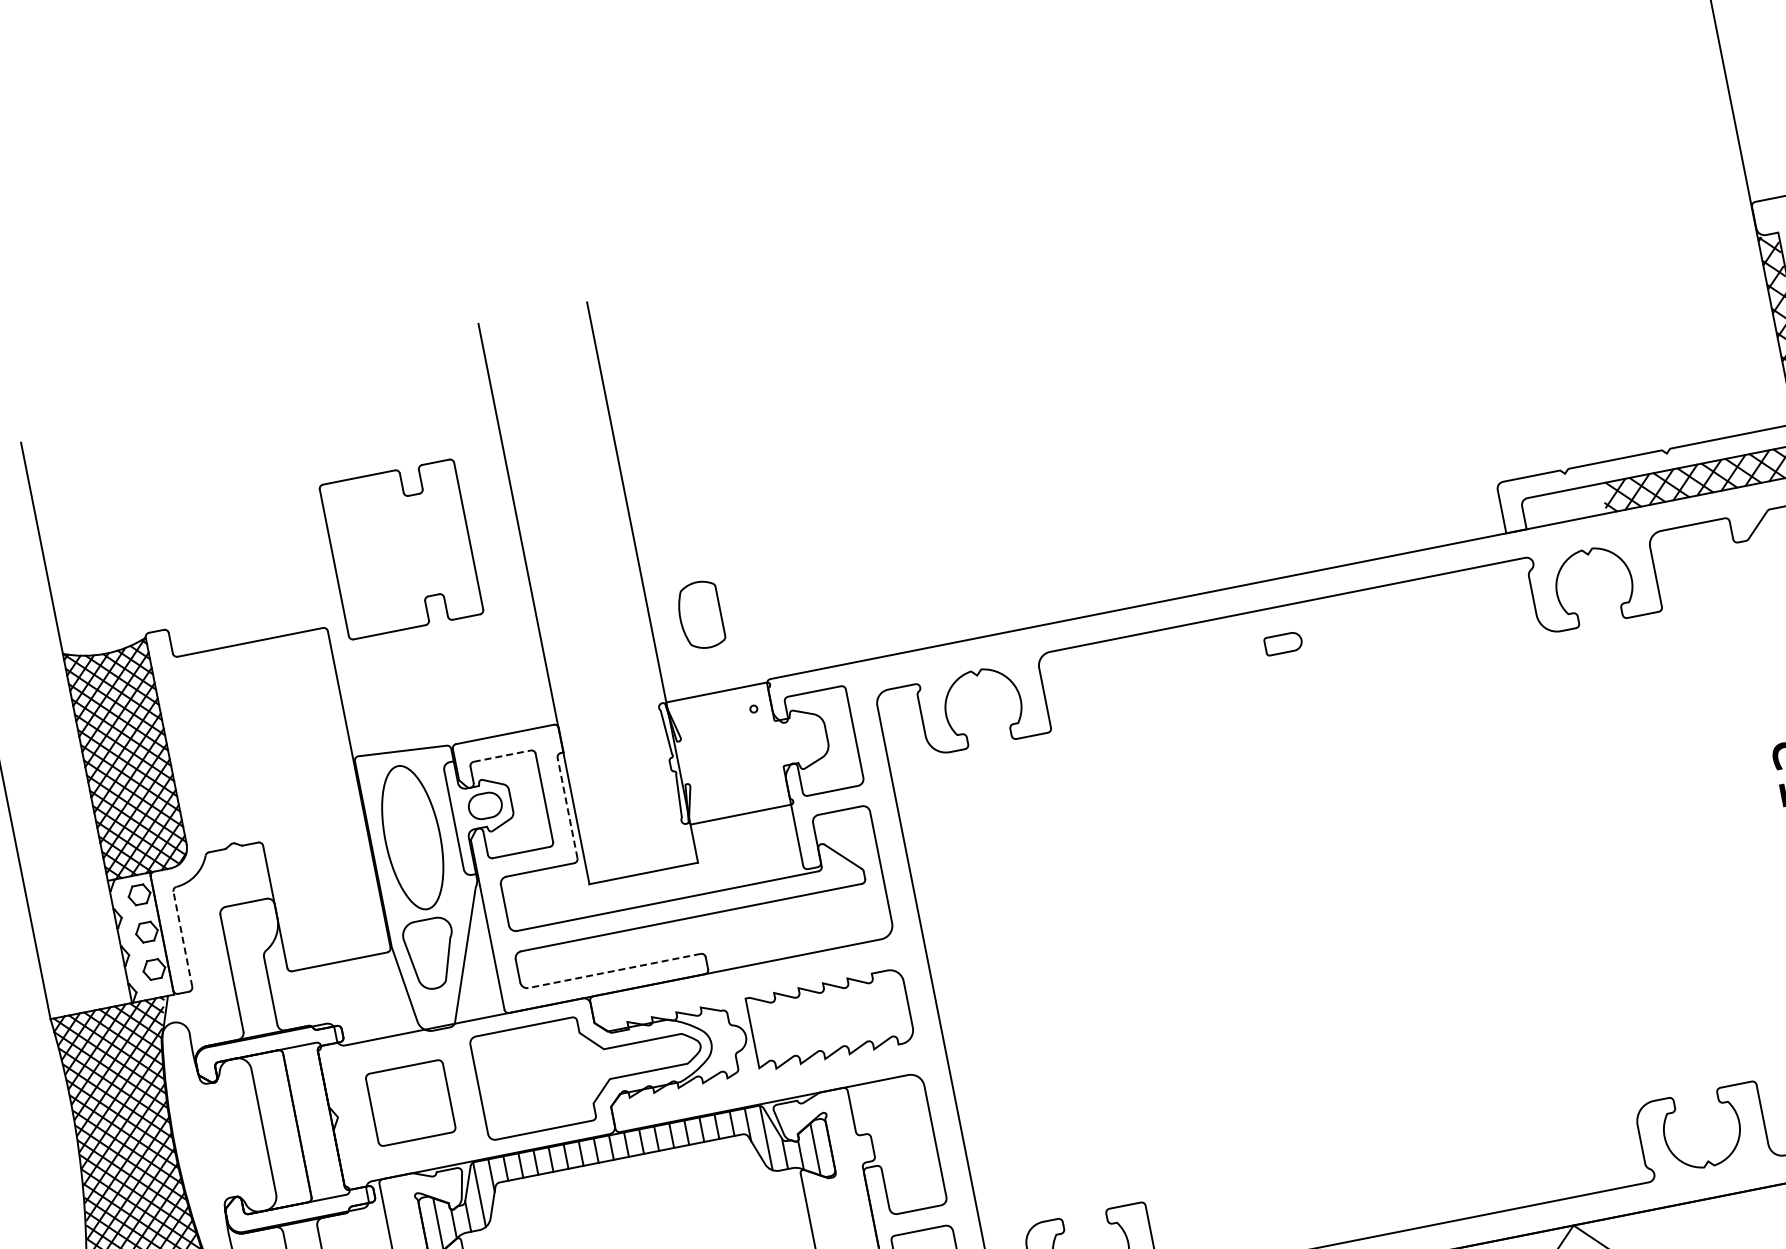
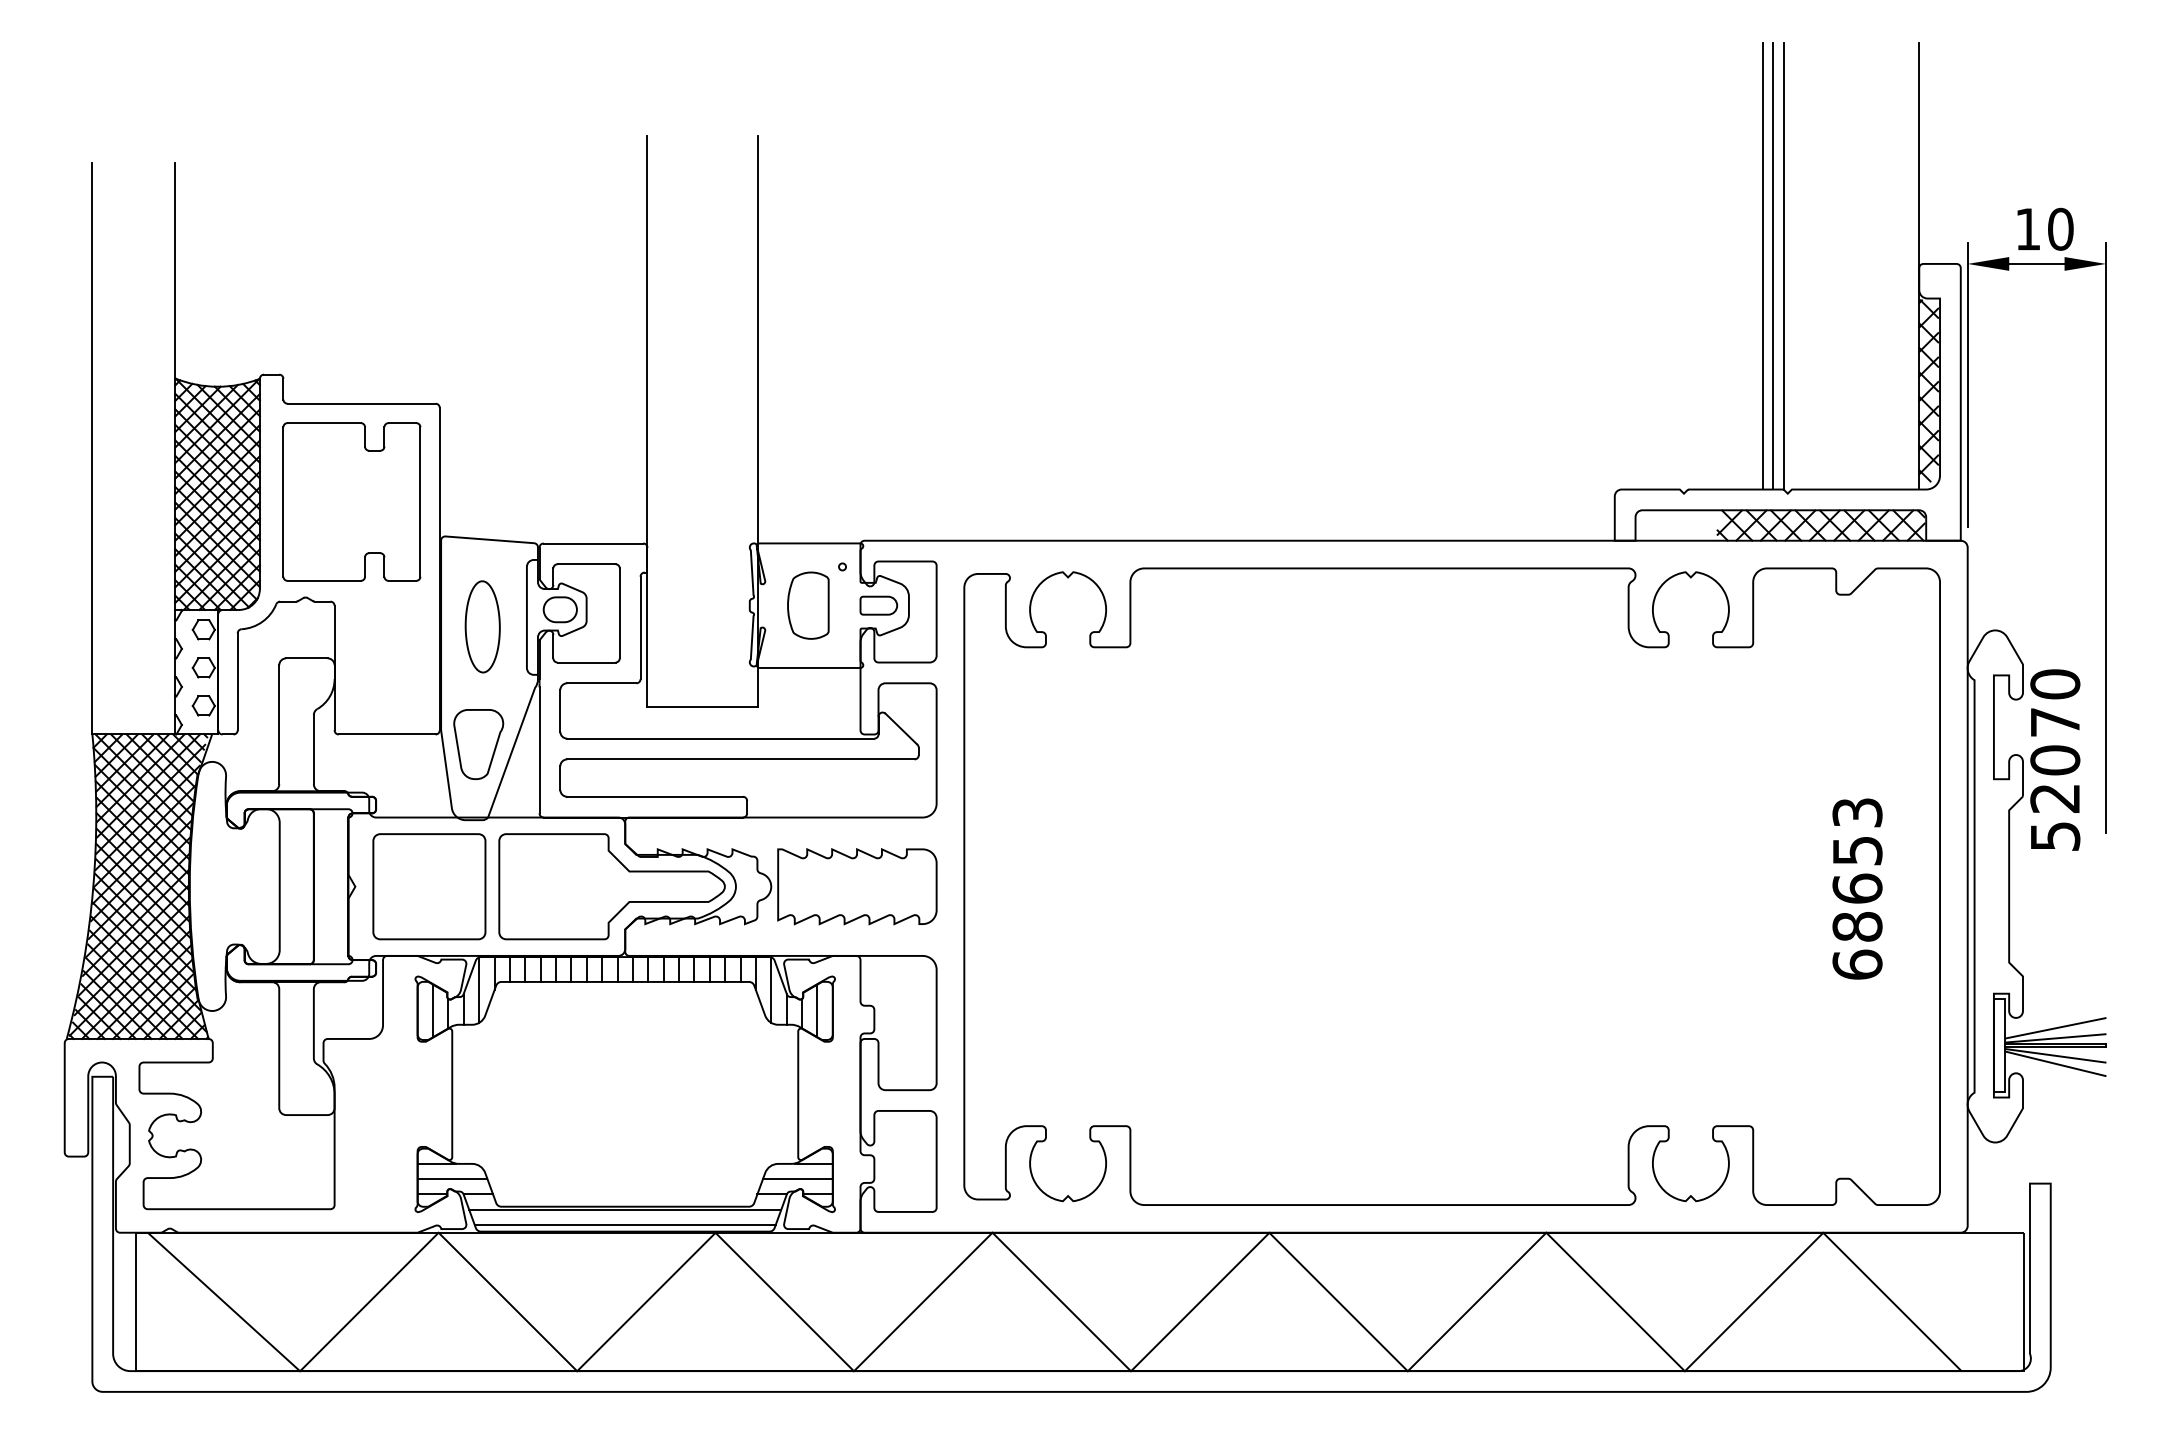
line: (1618, 231) -> (1783, 266), added
line: (1608, 232) -> (1773, 265), added
line: (1598, 234) -> (1763, 265), added
part: (401, 549) -> (351, 501), moved
part: (700, 615) -> (808, 605), moved
part: (1283, 643) -> (878, 605), moved
line: (503, 756) -> (587, 564), dashed -> solid
line: (567, 807) -> (640, 627), dashed -> solid
part: (412, 837) -> (482, 626), size x0.62
line: (182, 938) -> (237, 681), dashed -> solid
line: (614, 970) -> (655, 796), dashed -> solid
part: (410, 1102) -> (429, 886), size x1.43

